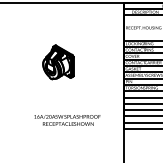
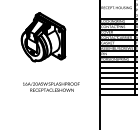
part: (58, 62) -> (43, 37), size x1.67

